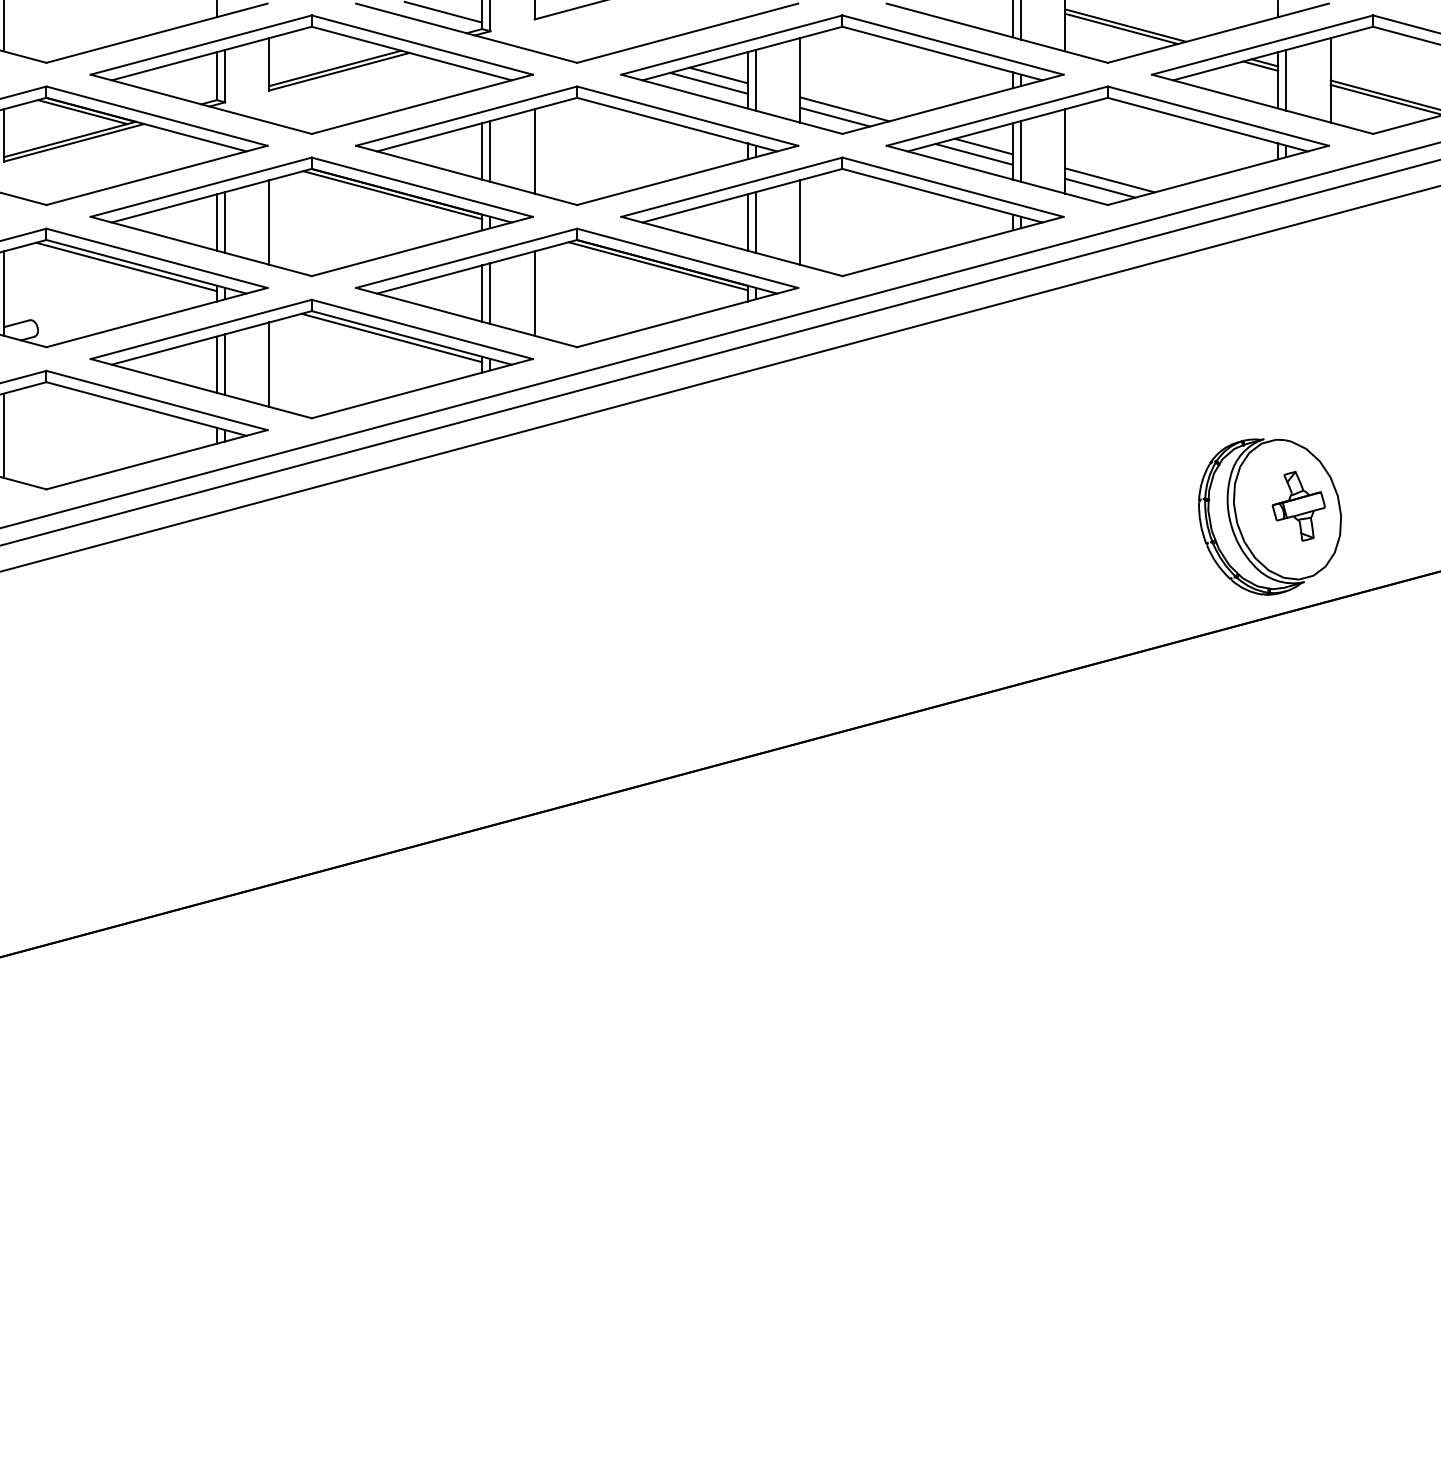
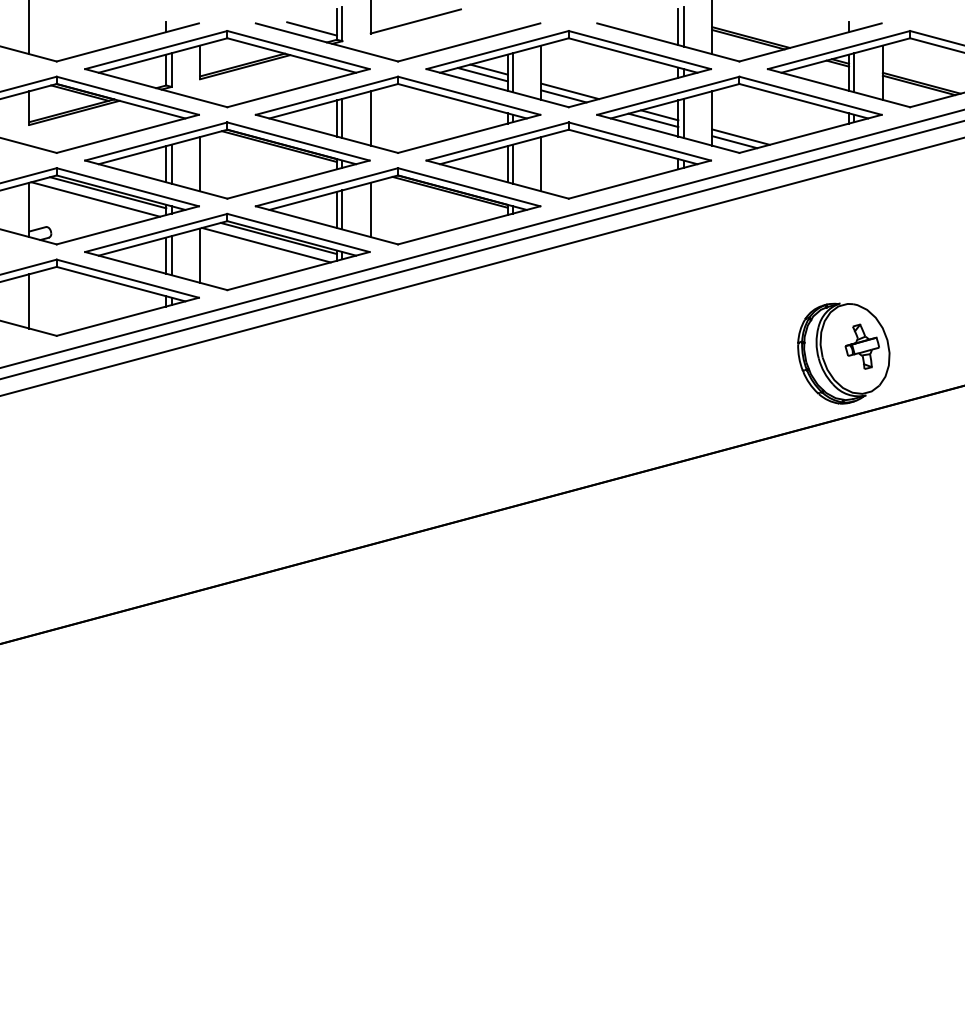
line: (106, 277) -> (95, 199), added
line: (372, 347) -> (266, 244), added

